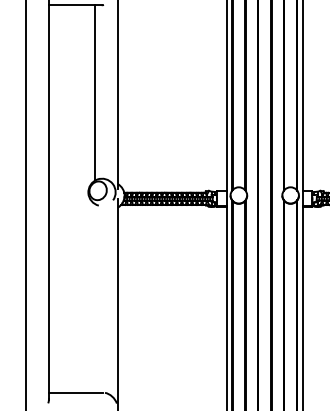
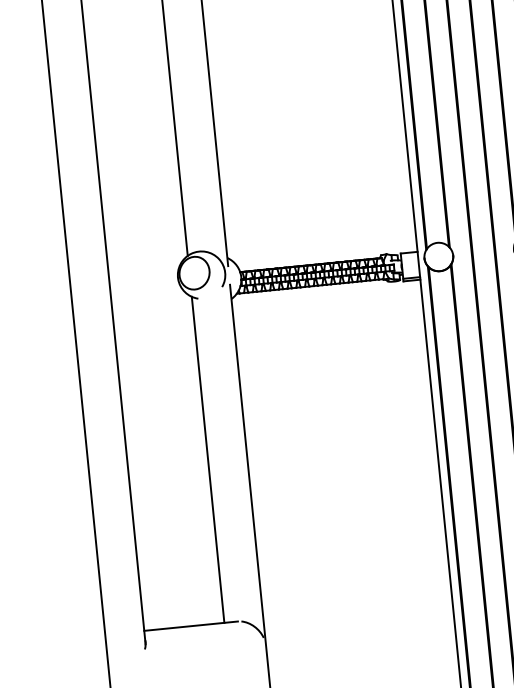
line: (95, 298) -> (208, 459), added

